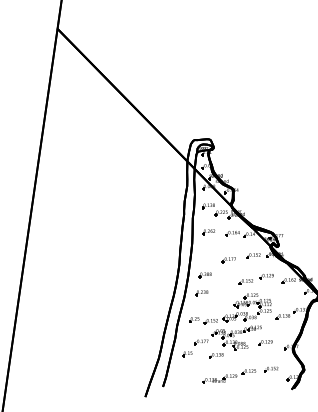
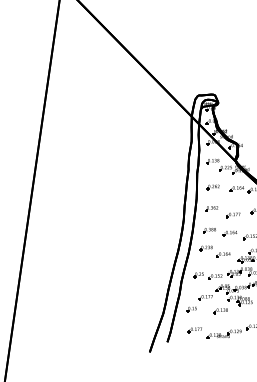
part: (207, 253) -> (211, 208), added
part: (225, 278) -> (229, 233), added
part: (218, 299) -> (222, 254), added
part: (190, 374) -> (194, 329), added

